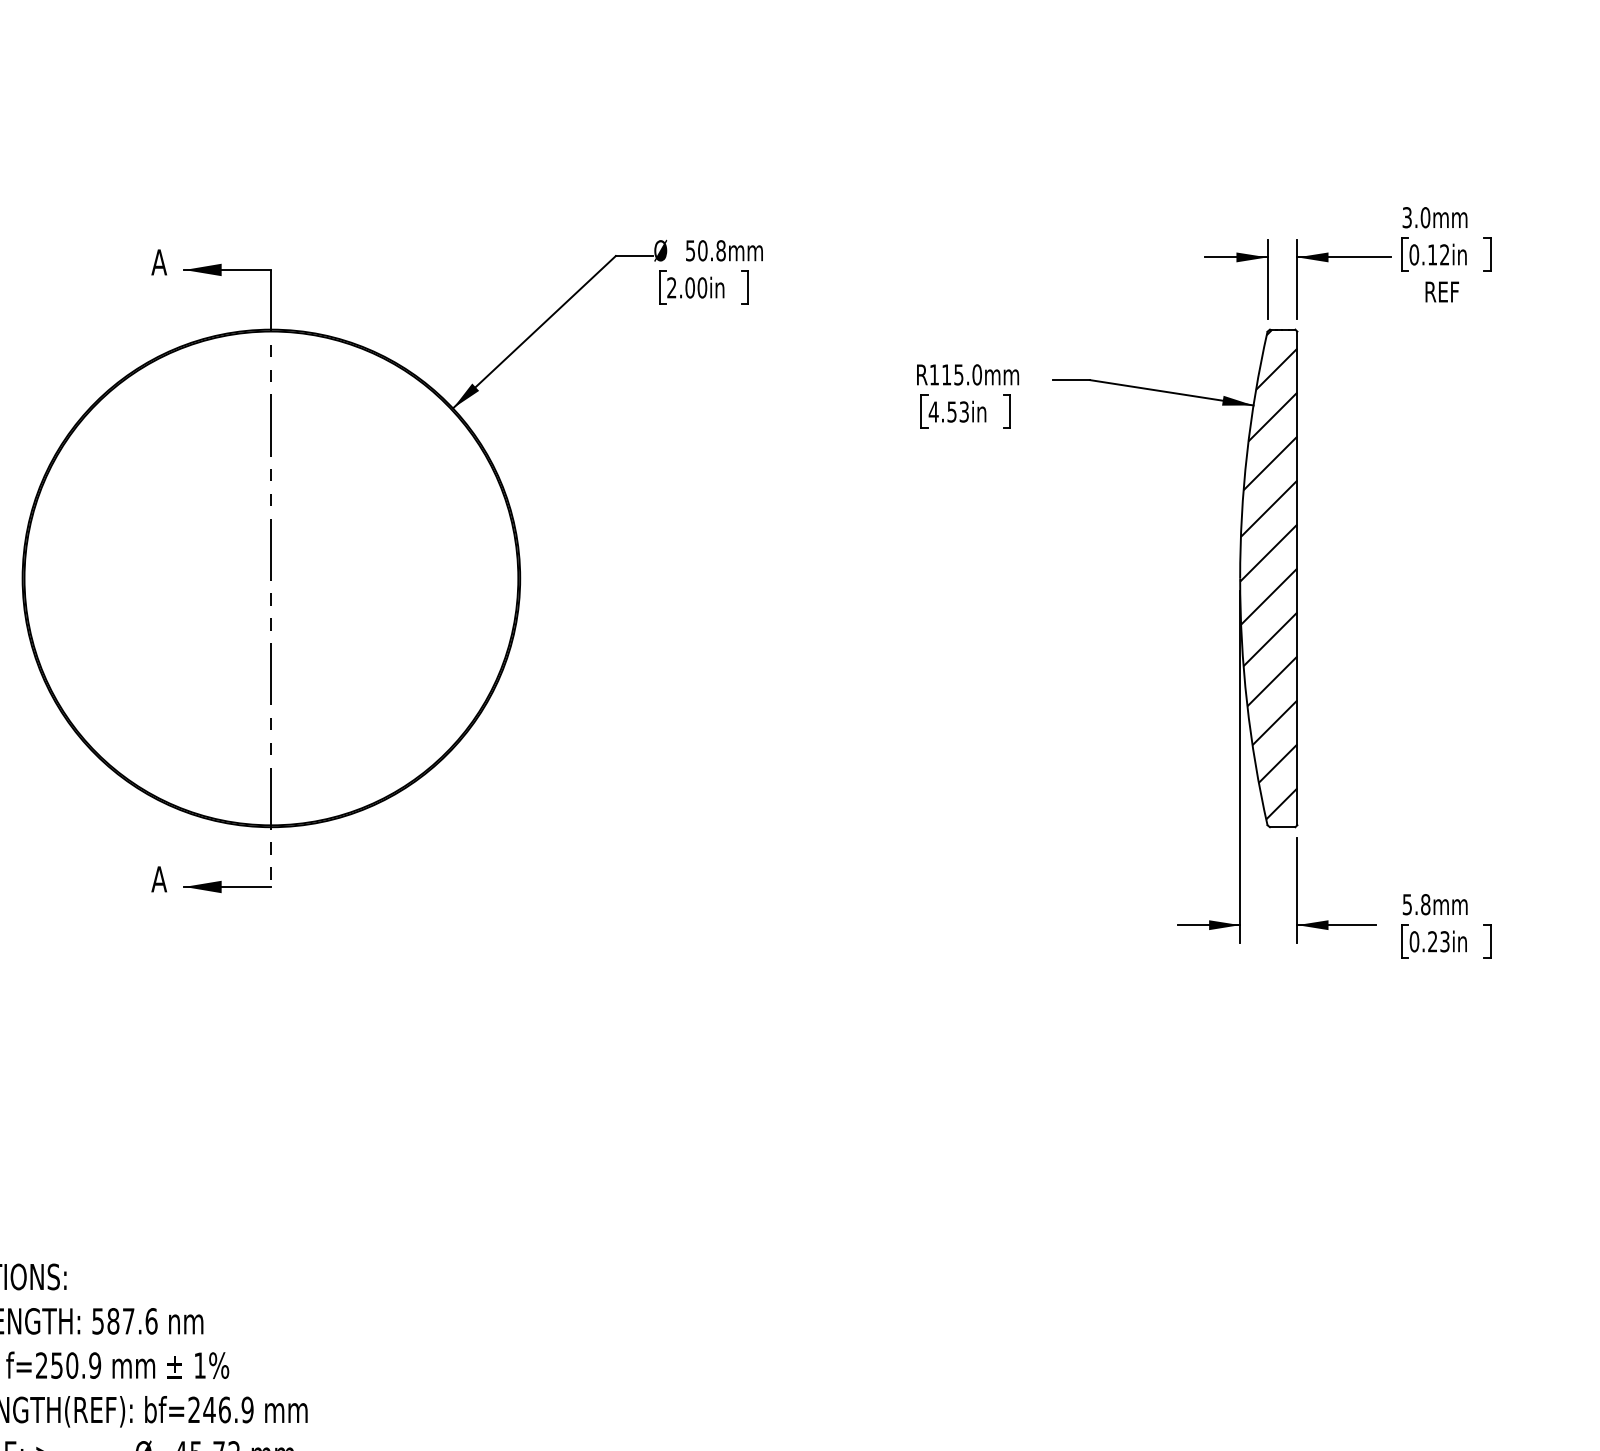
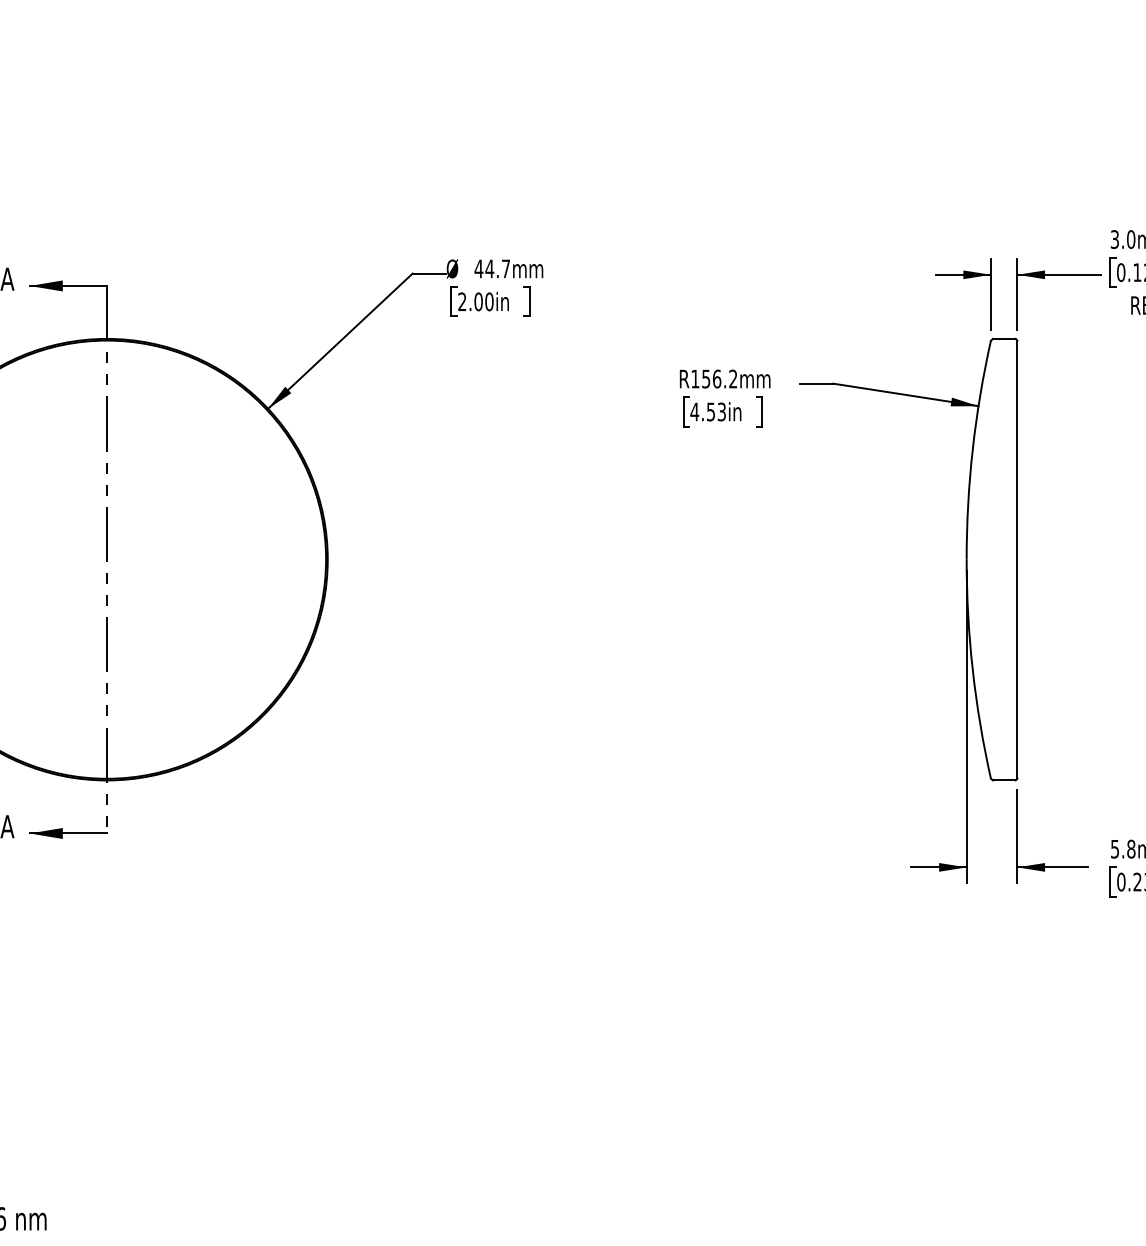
text: (705, 250) -> (492, 268), 50.8mm -> 44.7mm
text: (961, 374) -> (719, 378), R115.0mm -> R156.2mm
hatch: (1268, 574) -> (991, 556), removed

